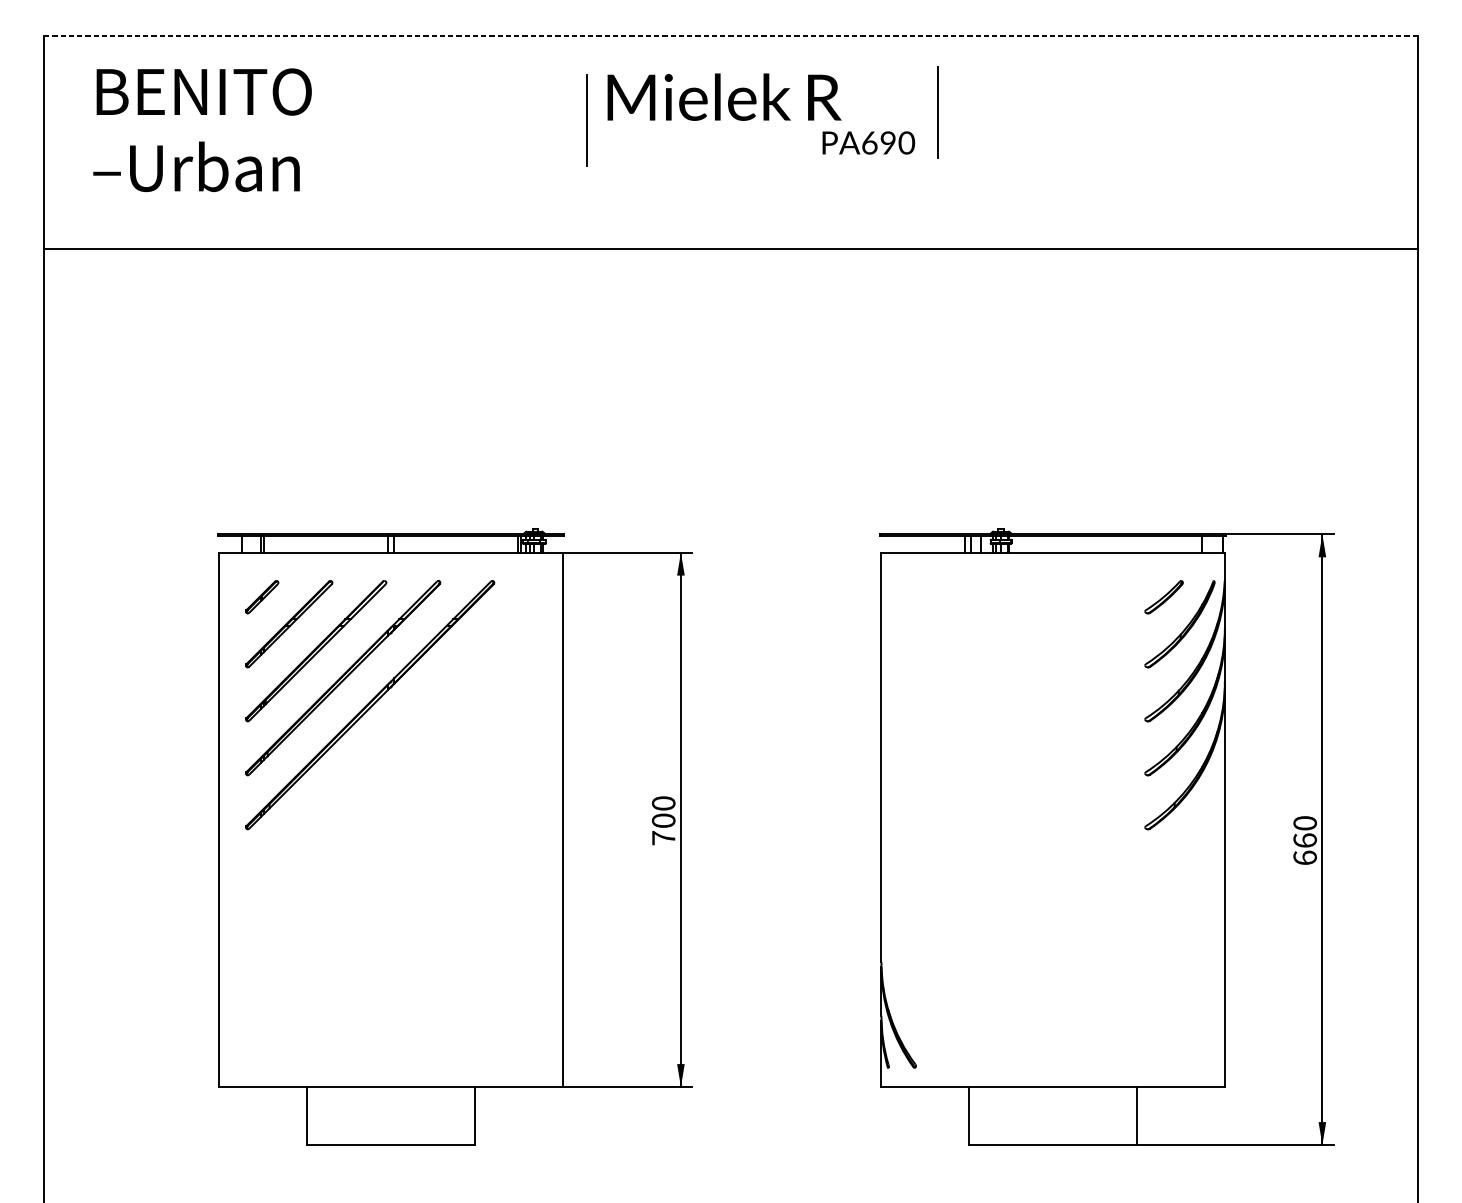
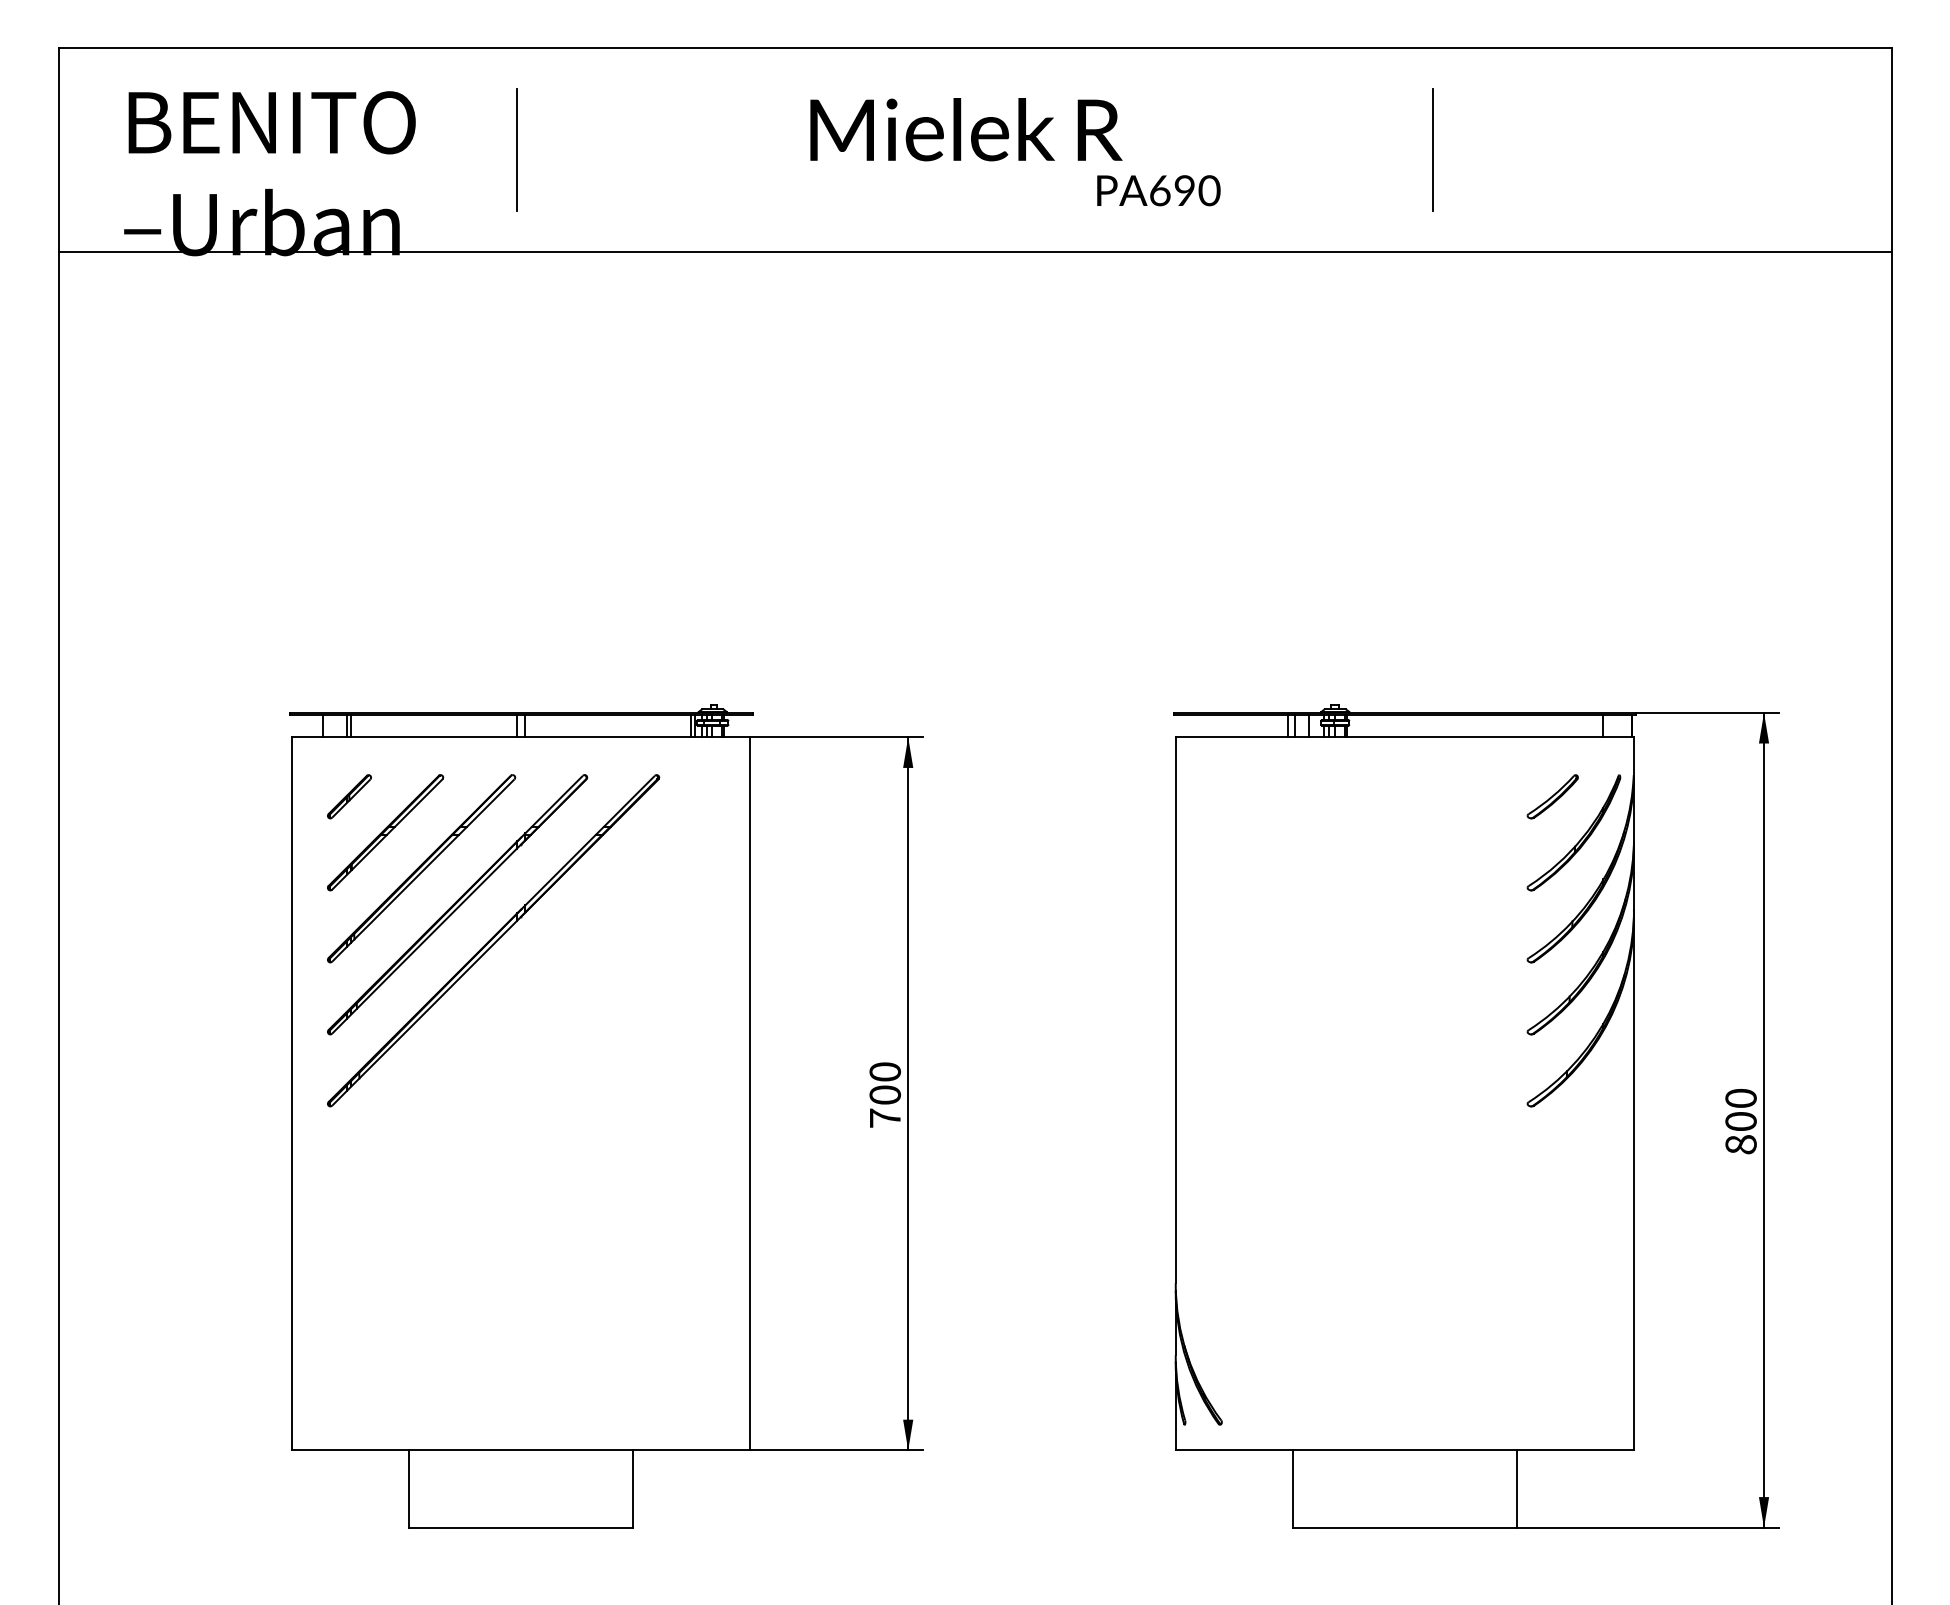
line: (731, 36) -> (975, 48), dashed -> solid
line: (937, 112) -> (1432, 149), moved
line: (586, 120) -> (516, 149), moved
line: (730, 249) -> (974, 251), moved
text: (1304, 848) -> (1740, 1132), 660 -> 800

